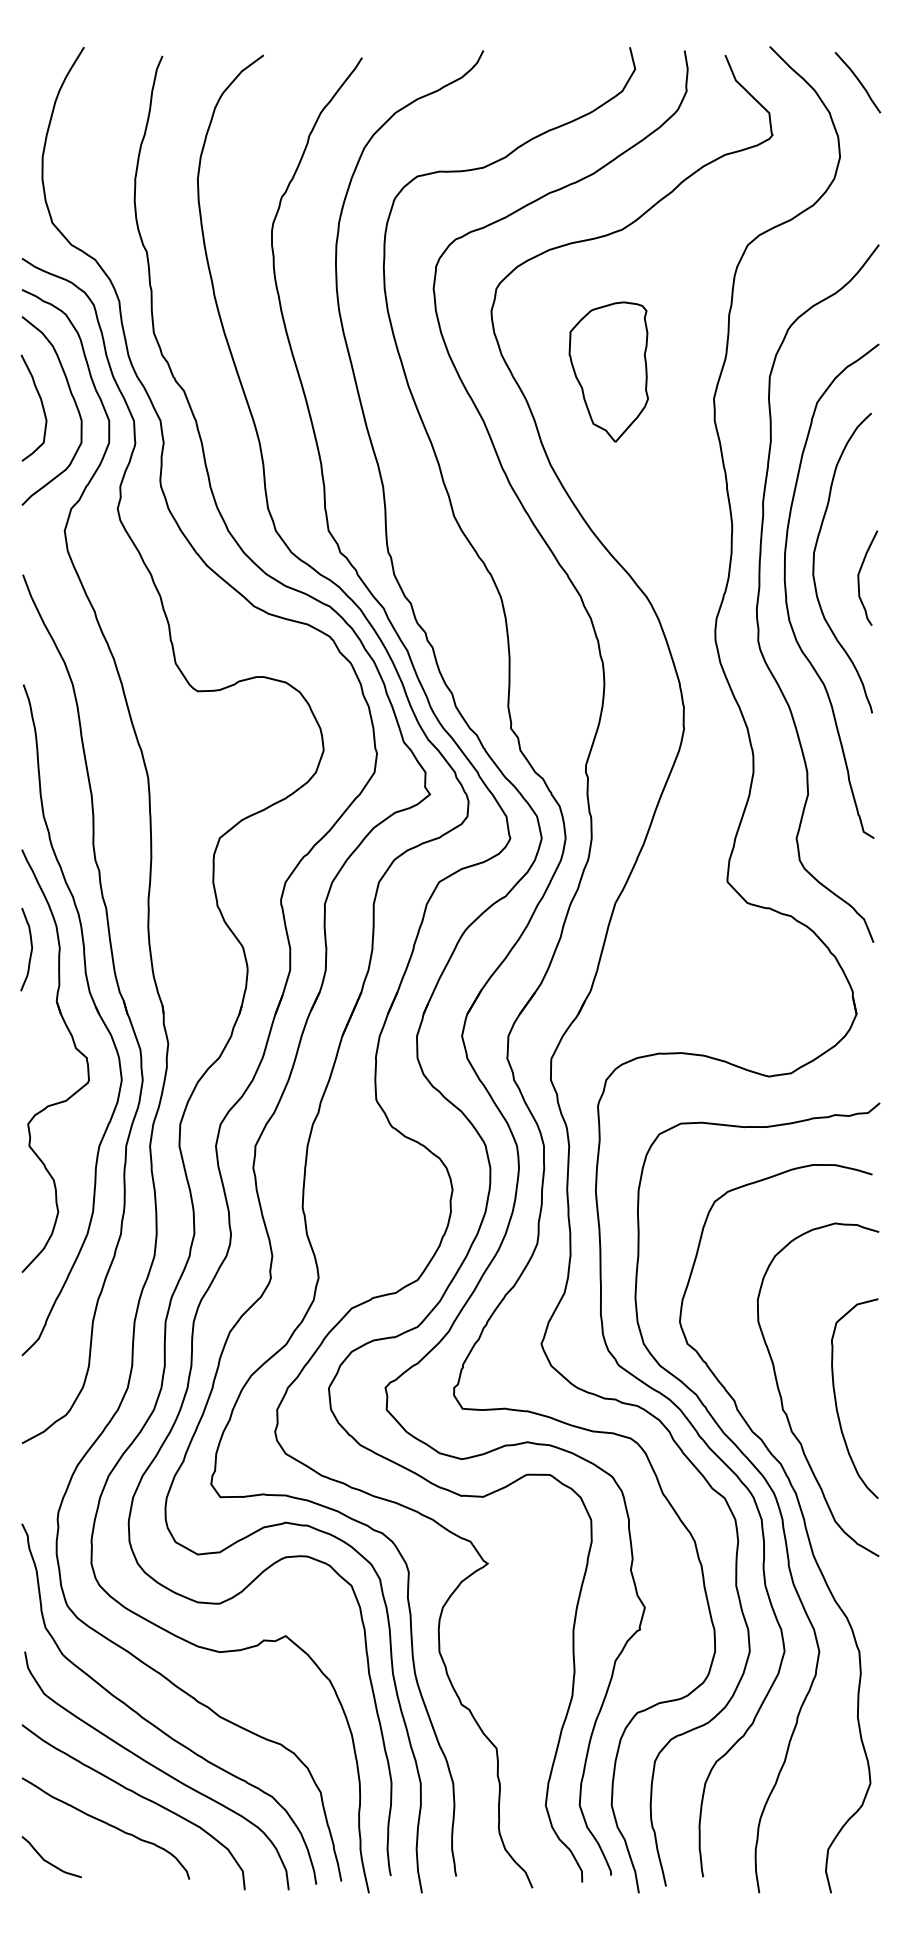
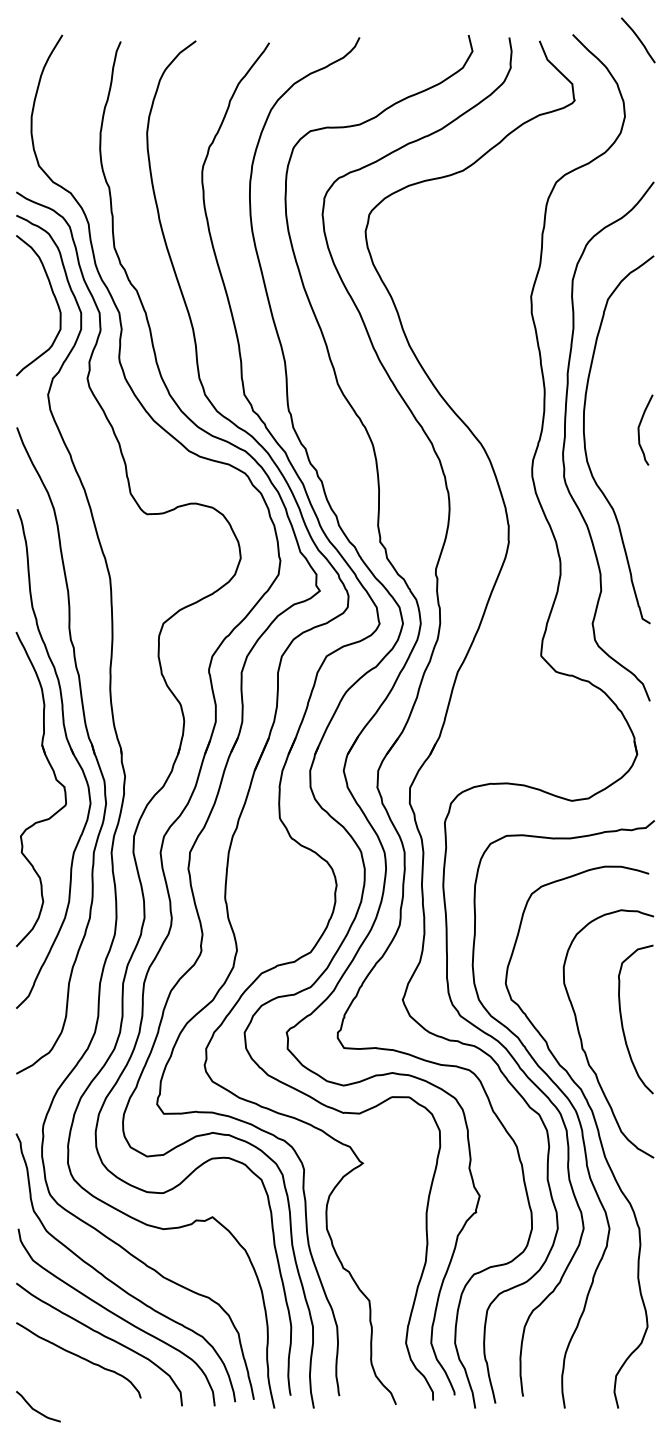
curve: (858, 81) -> (638, 39), moved
part: (608, 371) -> (452, 276), removed
curve: (41, 405) -> (30, 301), removed
curve: (815, 562) -> (606, 418), removed
curve: (30, 949) -> (22, 706), removed
curve: (836, 1398) -> (622, 1019), moved
curve: (50, 1862) -> (37, 1410), moved

